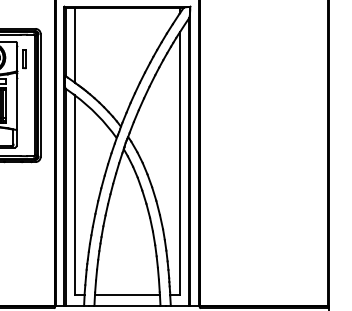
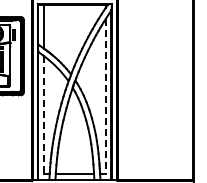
line: (179, 163) -> (105, 96), solid -> dashed
line: (74, 194) -> (43, 114), solid -> dashed

